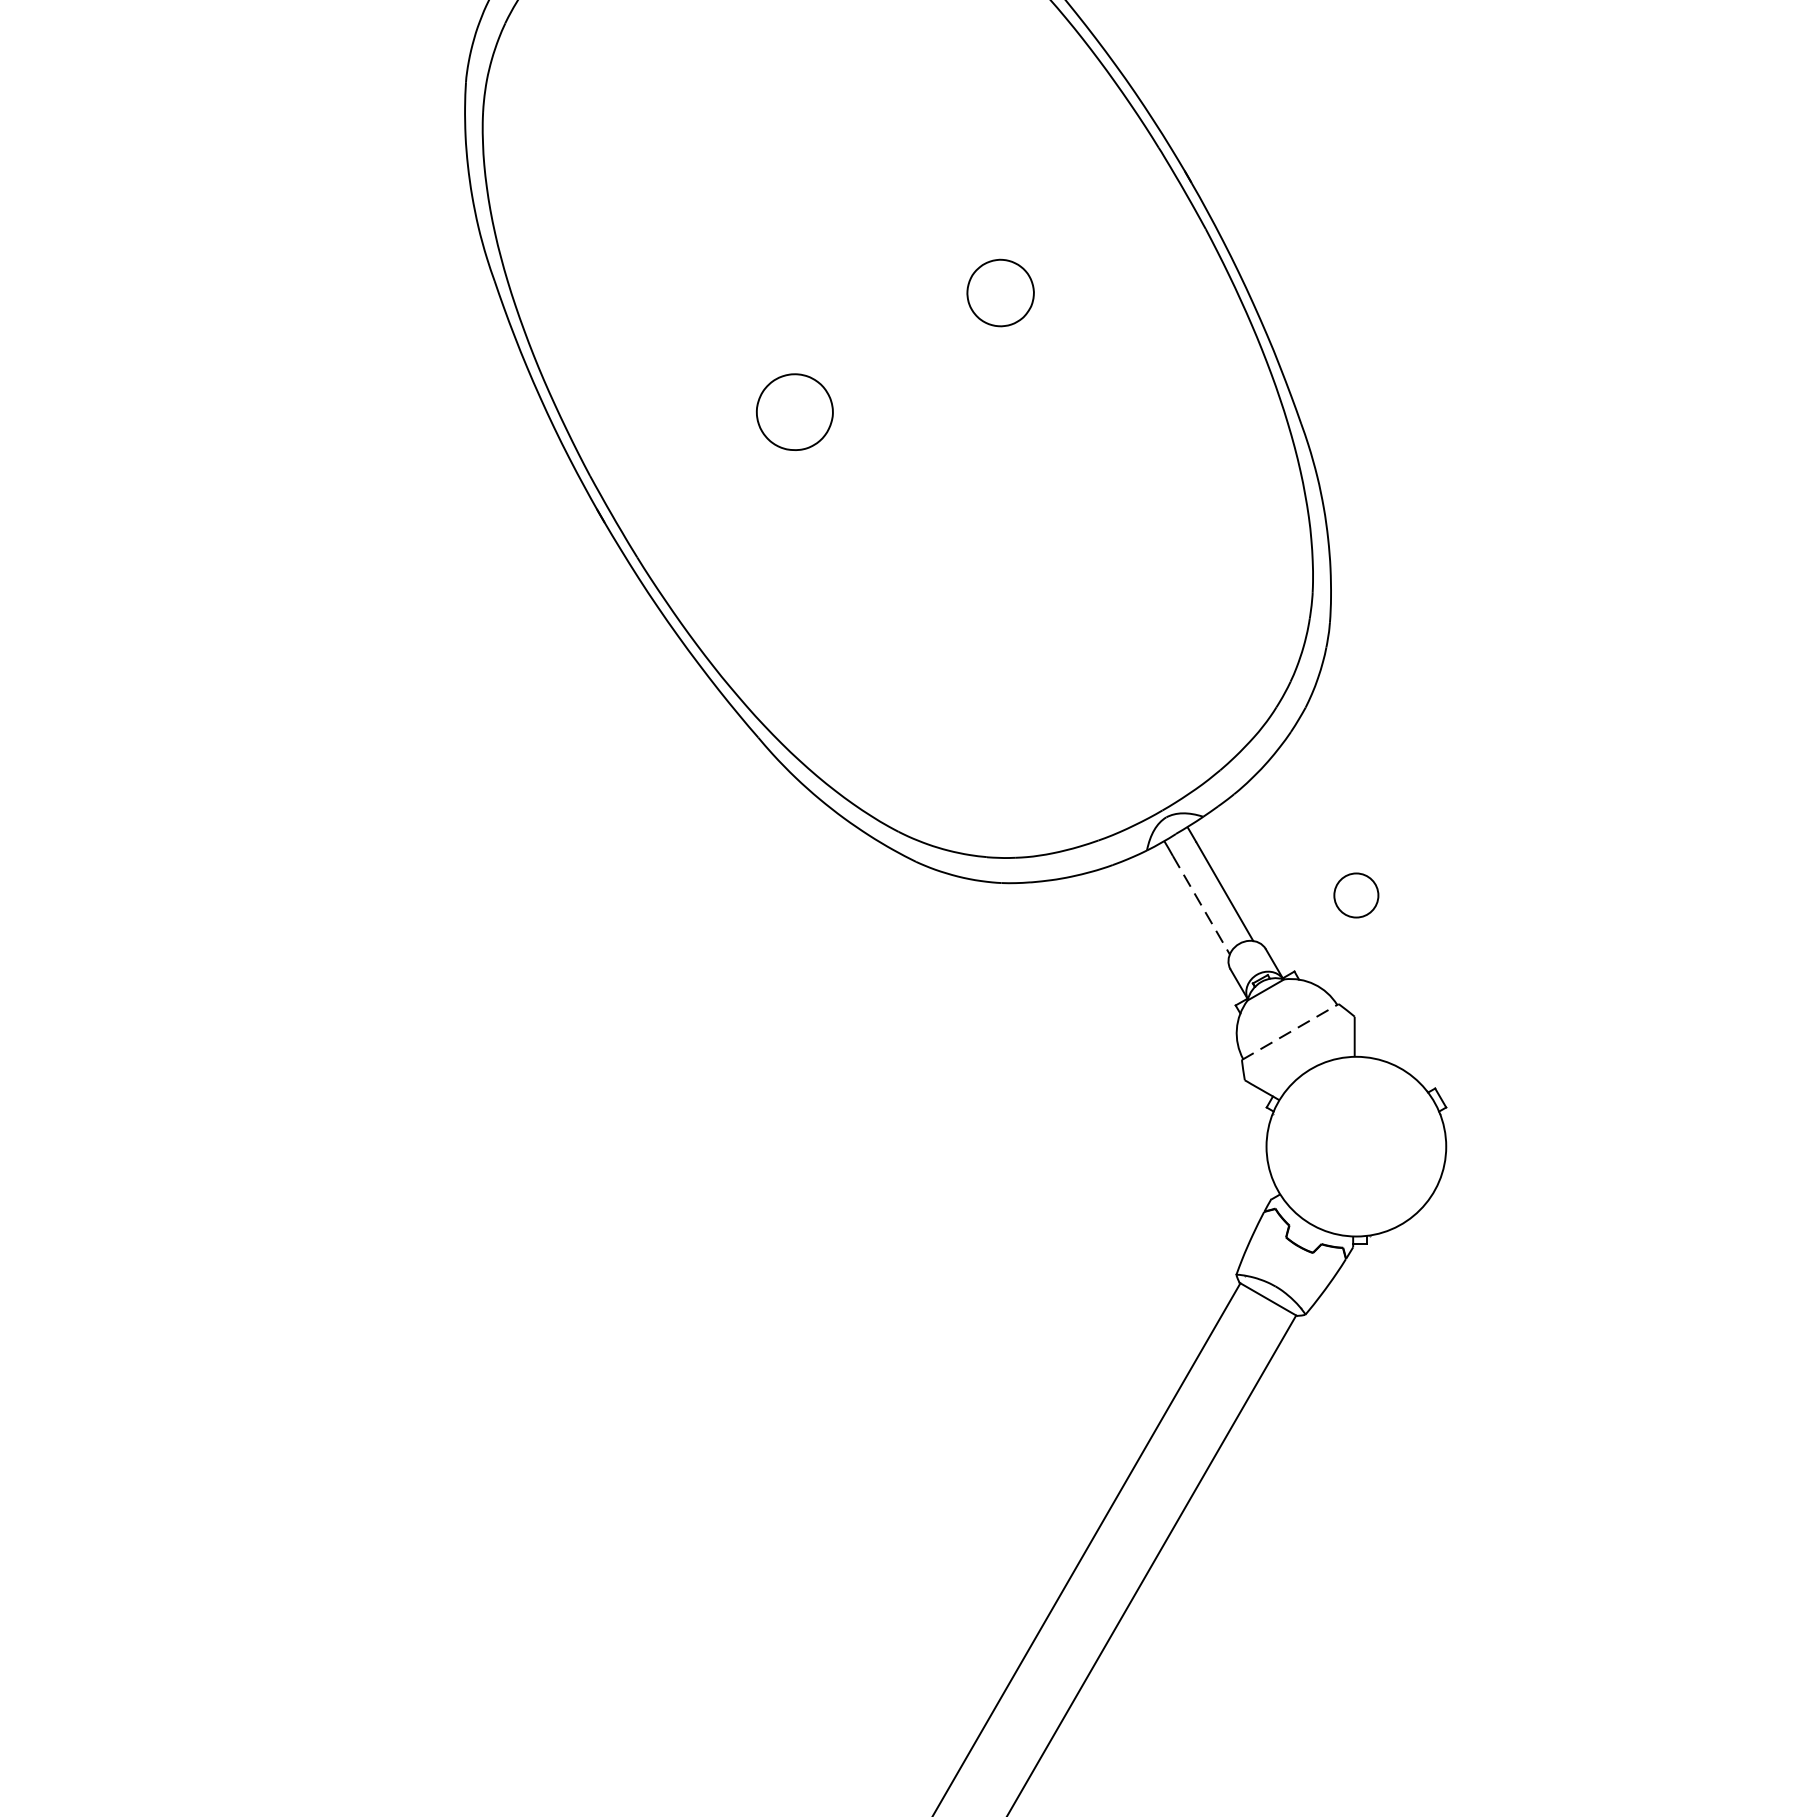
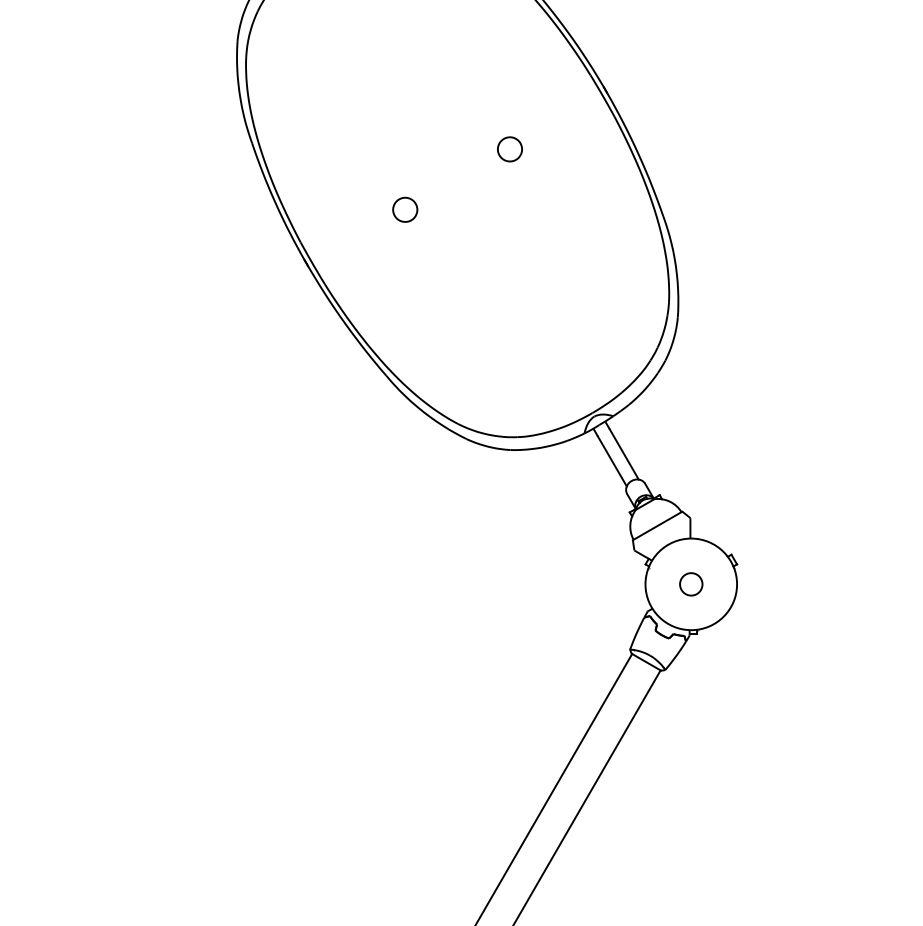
part: (999, 293) -> (509, 149), size x0.71
part: (795, 411) -> (405, 209), size x0.62
circle: (1356, 895) -> (691, 584), moved
line: (1201, 905) -> (612, 461), dashed -> solid
line: (1290, 1031) -> (657, 525), dashed -> solid

